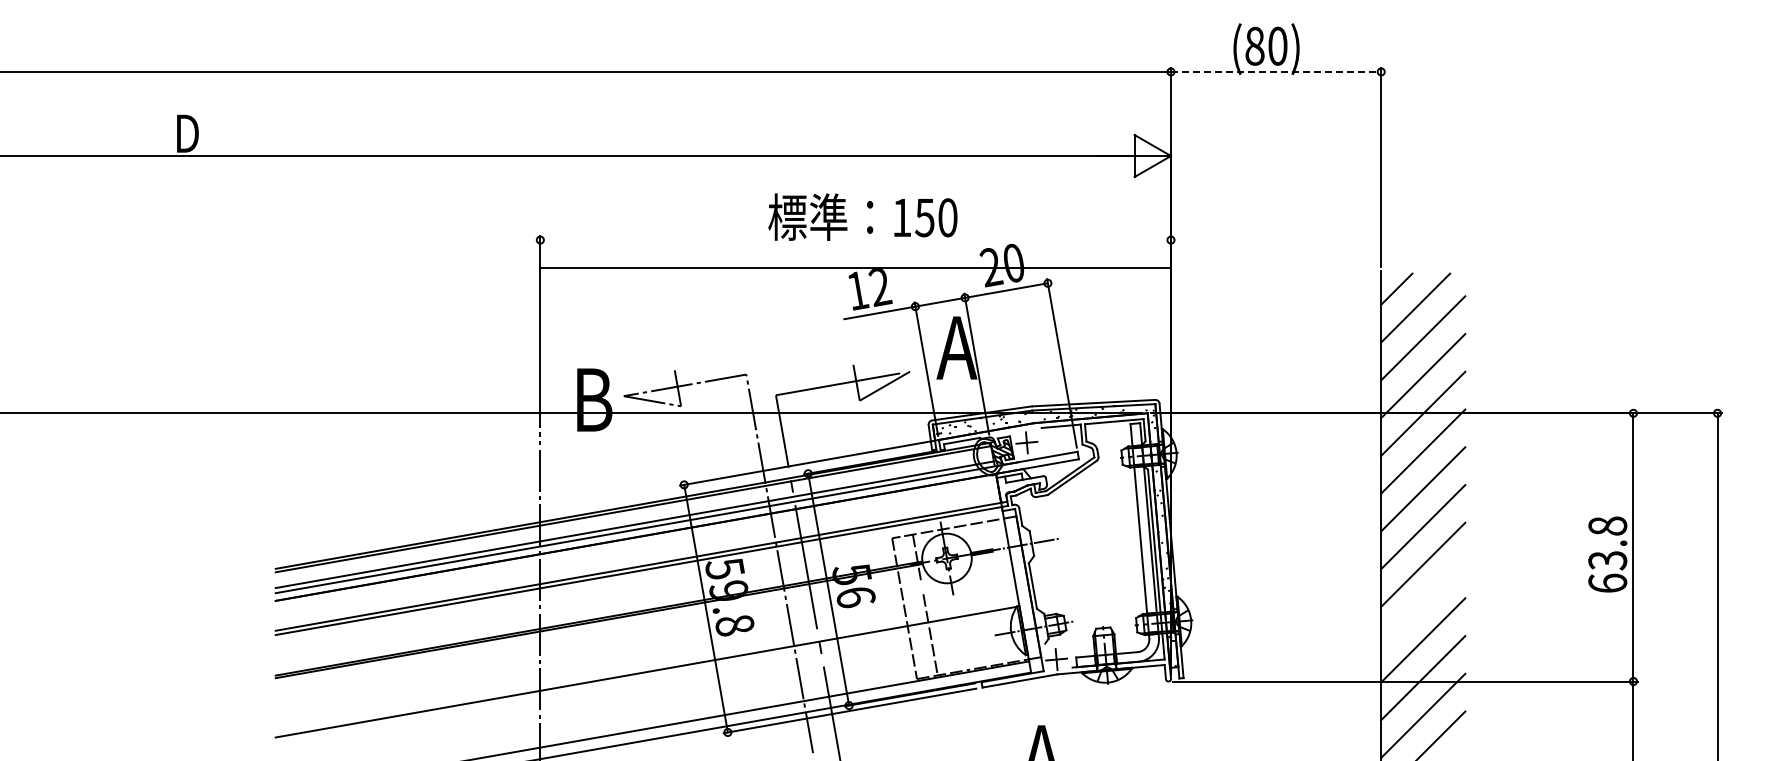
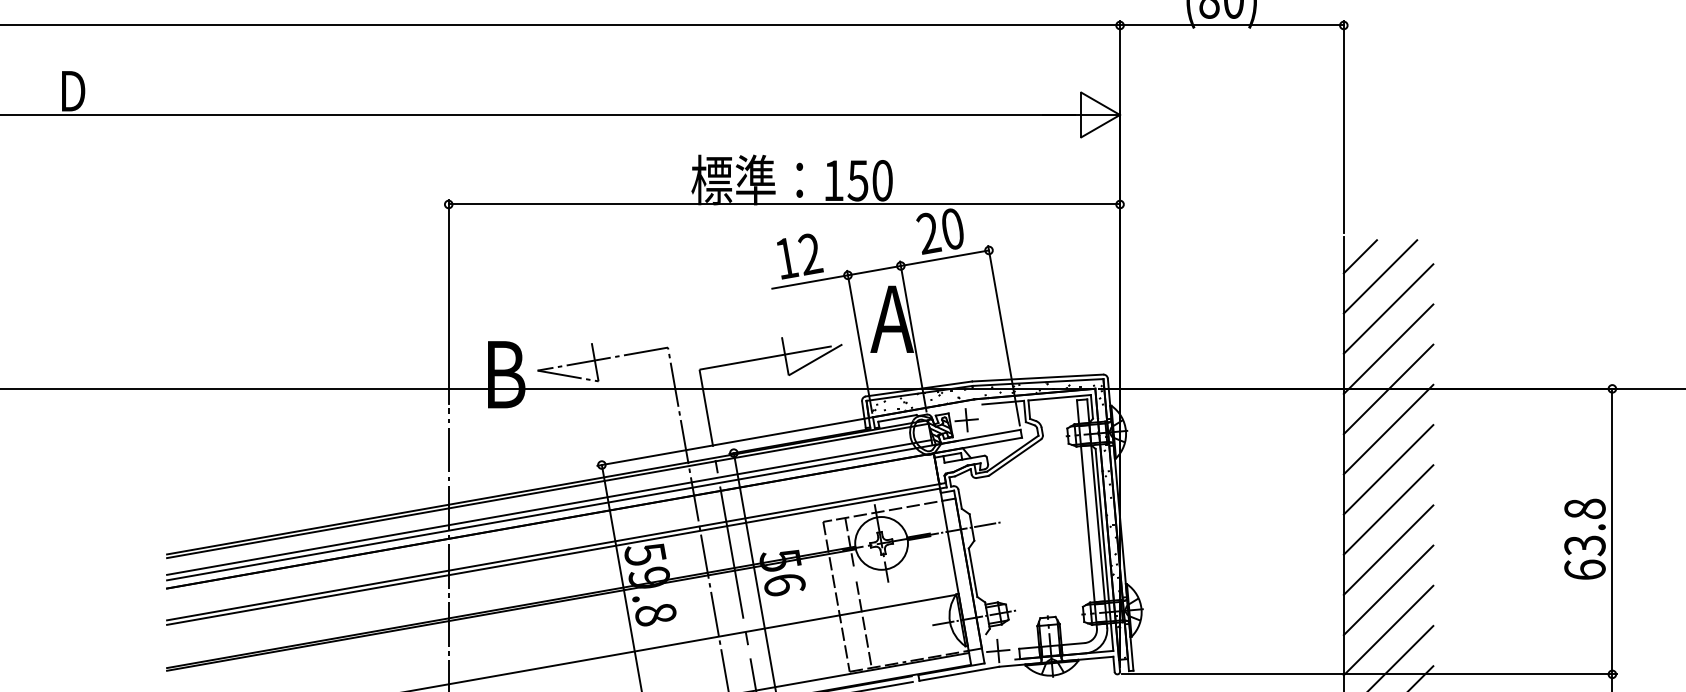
line: (1276, 71) -> (1232, 25), dashed -> solid
line: (855, 268) -> (784, 204), moved
line: (1423, 602) -> (1388, 590), added

